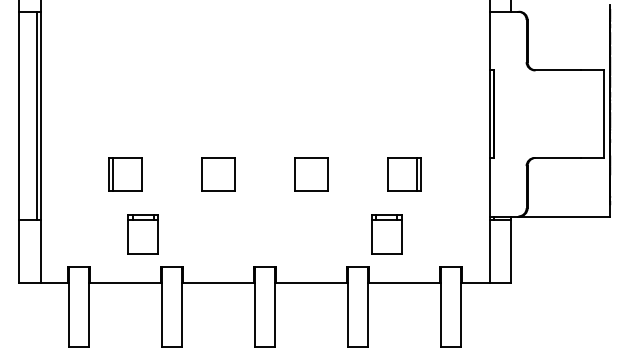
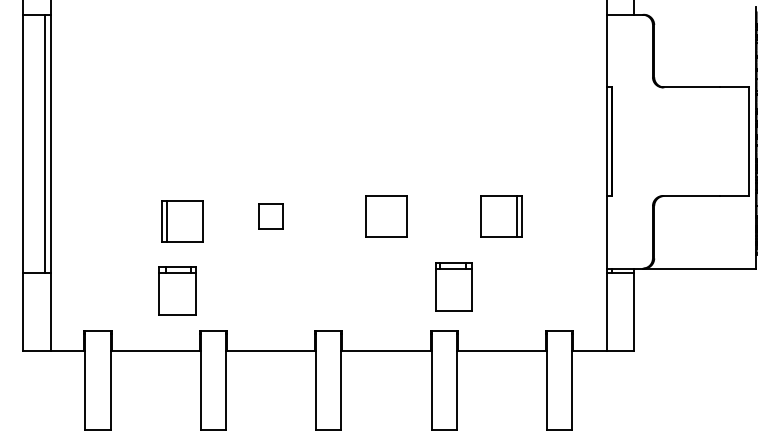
part: (125, 174) -> (182, 221), moved
part: (218, 174) -> (270, 216), size x0.6
part: (386, 234) -> (453, 286), moved

